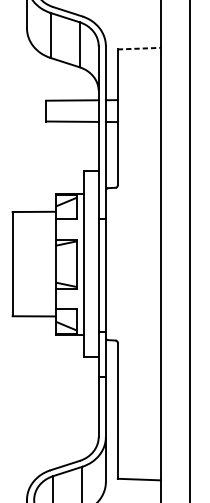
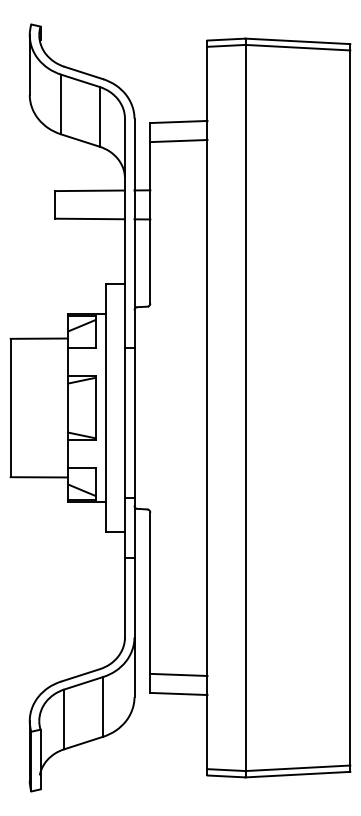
line: (139, 49) -> (178, 122), dashed -> solid
line: (139, 63) -> (178, 141), added
line: (139, 464) -> (178, 674), added

